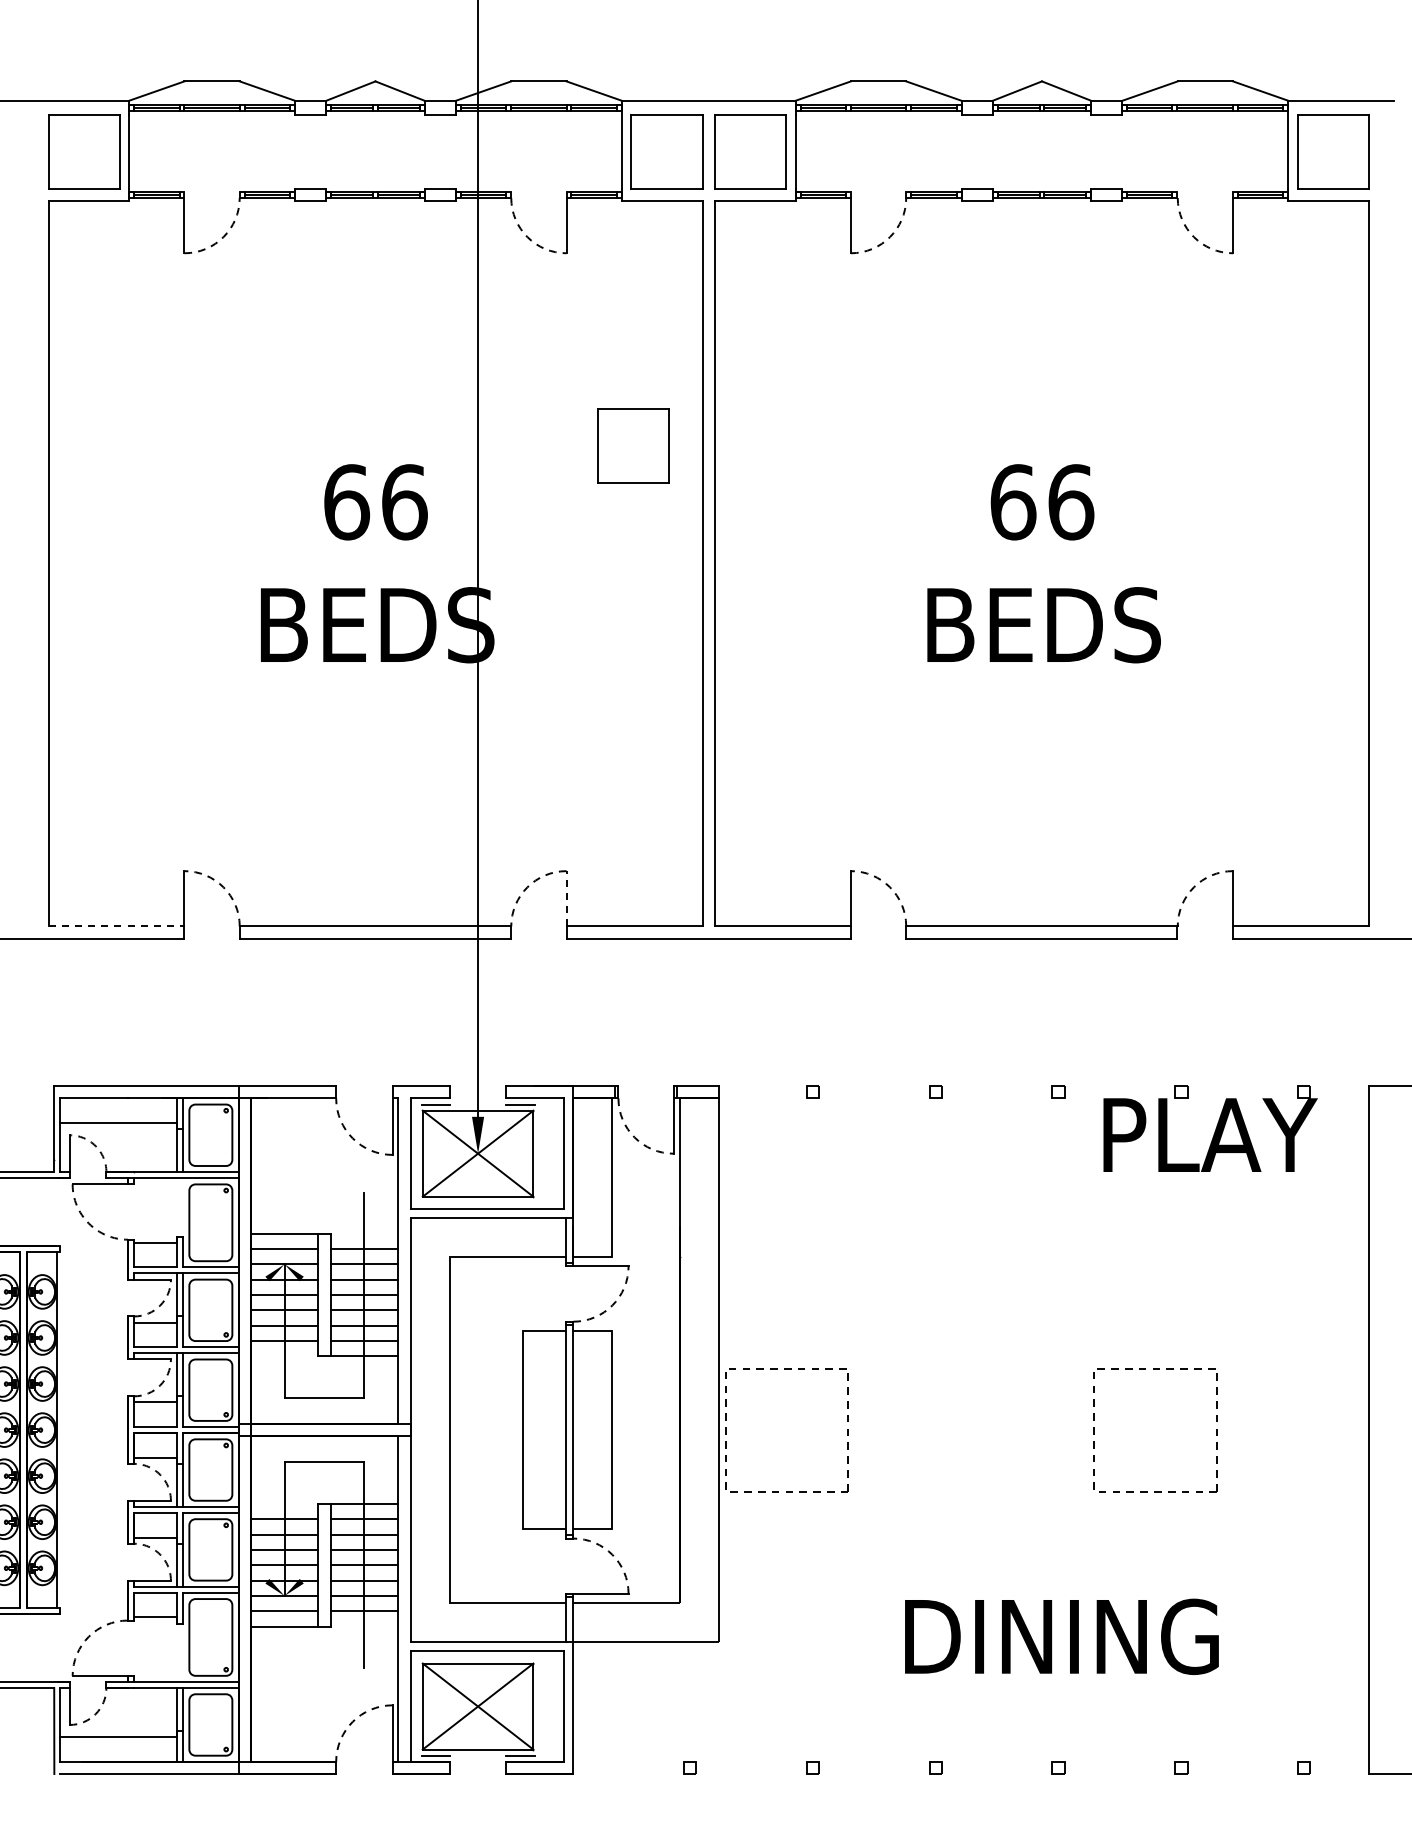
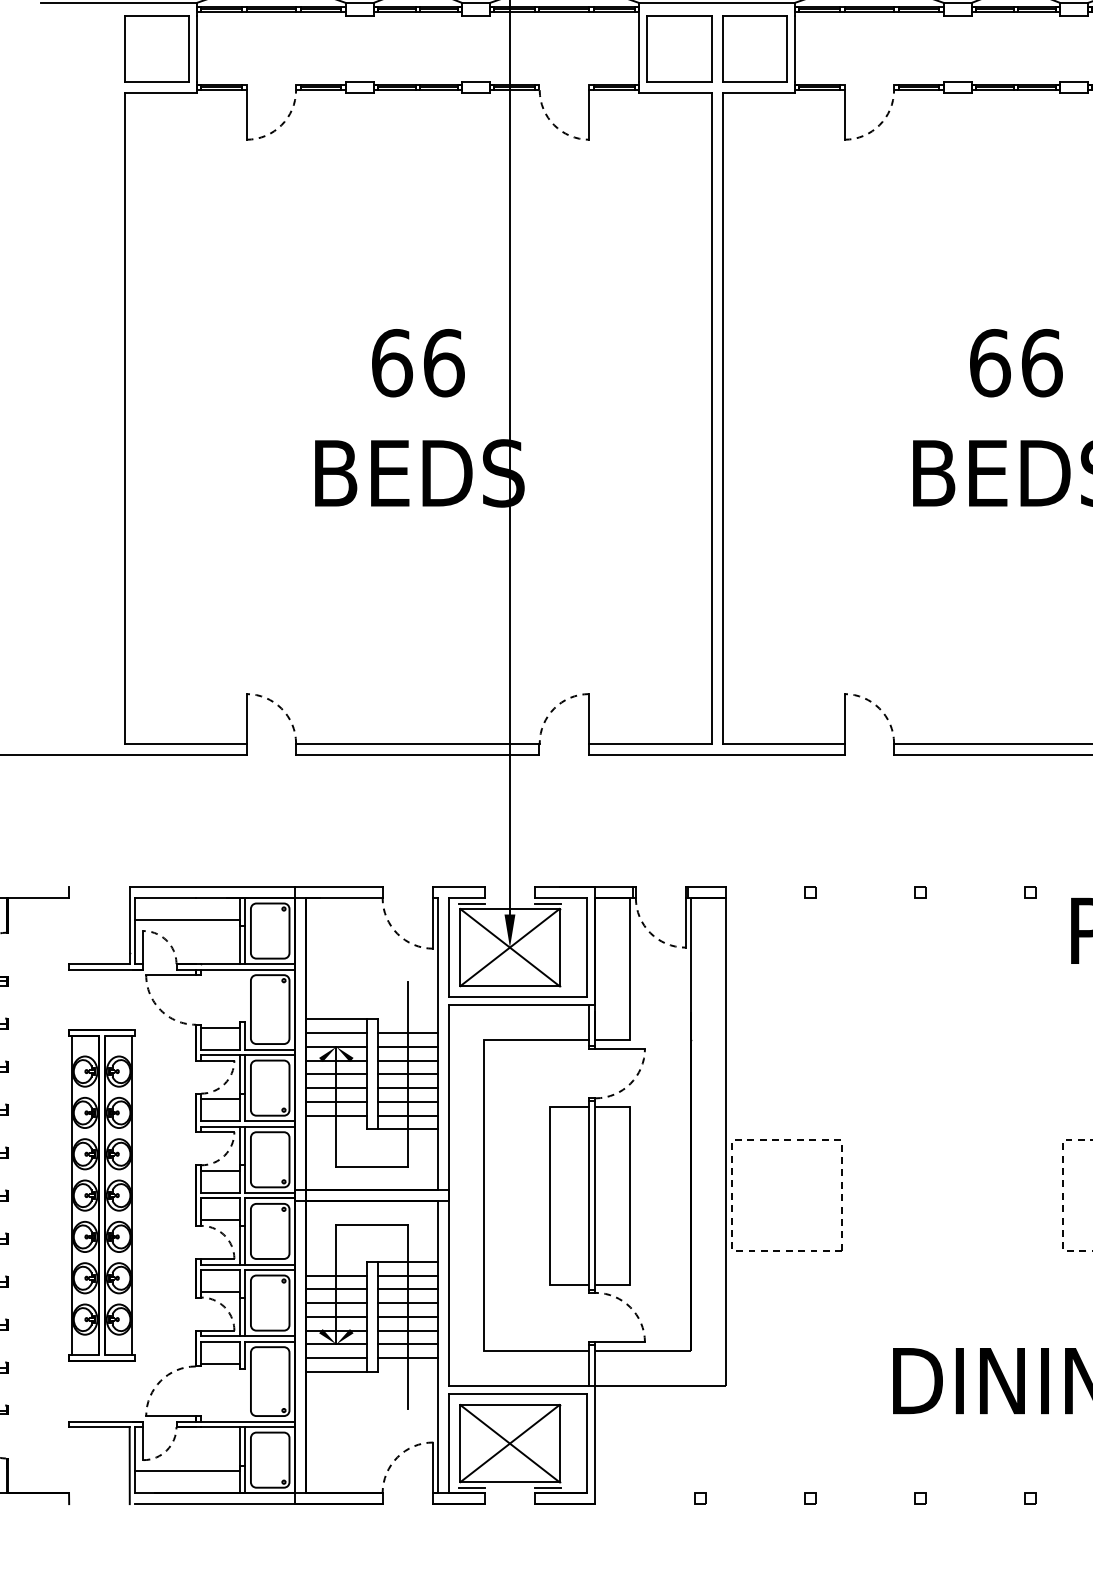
part: (633, 445) -> (649, 312), removed
line: (566, 898) -> (589, 718), dashed -> solid
line: (116, 926) -> (185, 743), dashed -> solid

